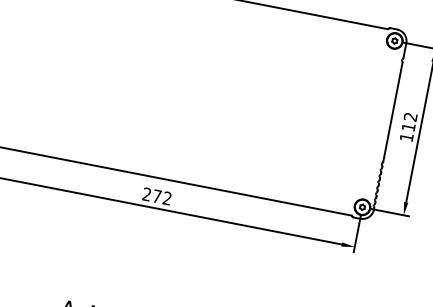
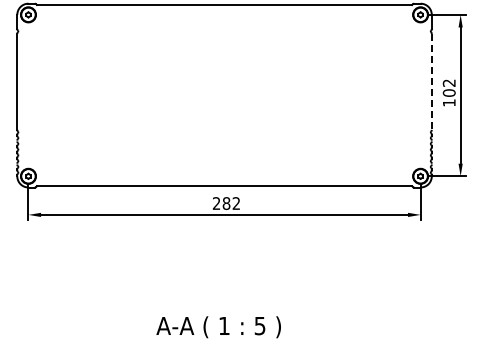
line: (392, 111) -> (431, 81), solid -> dashed
text: (407, 126) -> (448, 92), 112 -> 102
text: (157, 196) -> (226, 203), 272 -> 282

